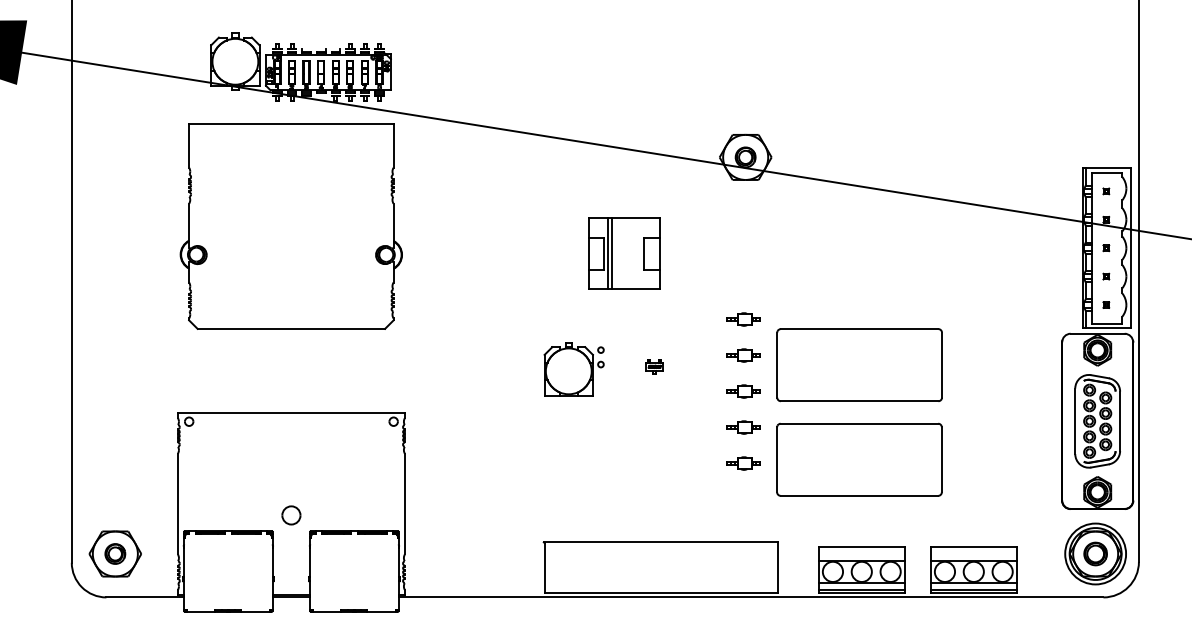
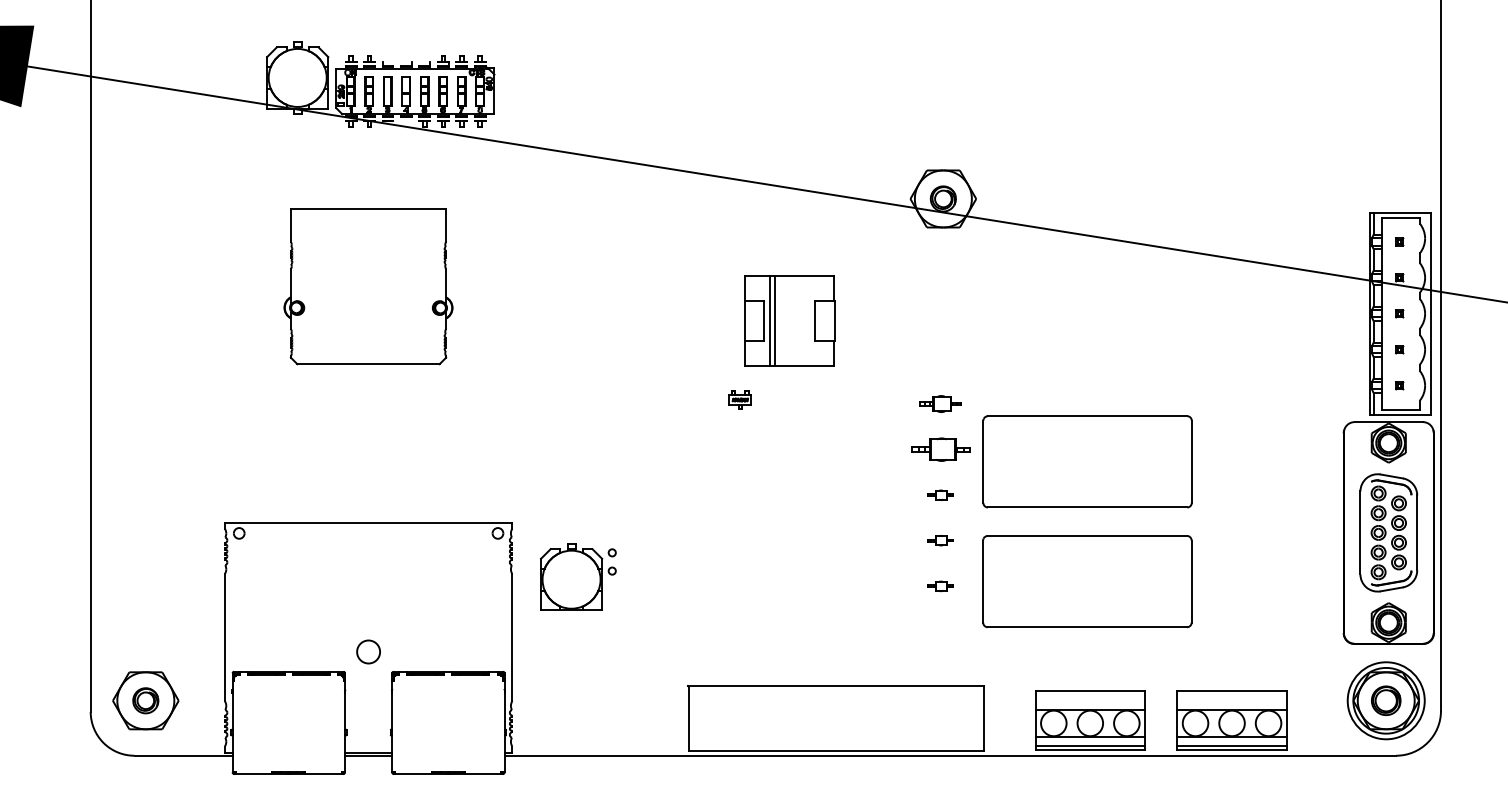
part: (291, 226) -> (368, 286), size x0.6
part: (743, 355) -> (940, 449), size x1.4
part: (654, 366) -> (739, 399), moved
part: (574, 368) -> (578, 576), moved
part: (743, 391) -> (940, 495), size x0.6
part: (743, 427) -> (940, 540), size x0.6
part: (743, 463) -> (940, 586), size x0.6

